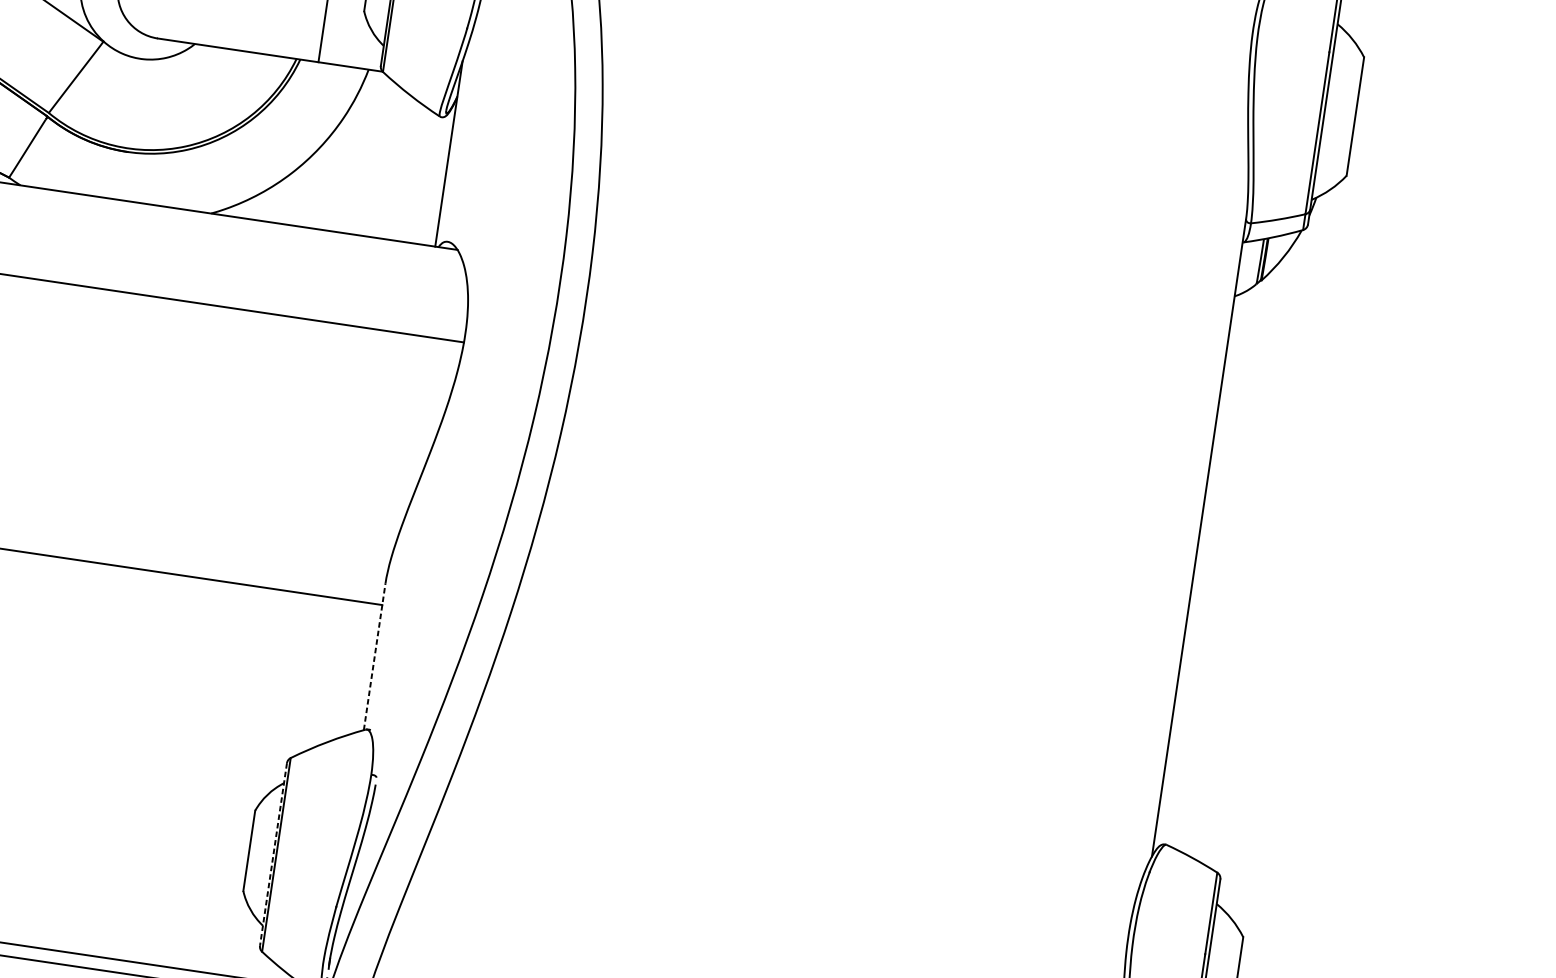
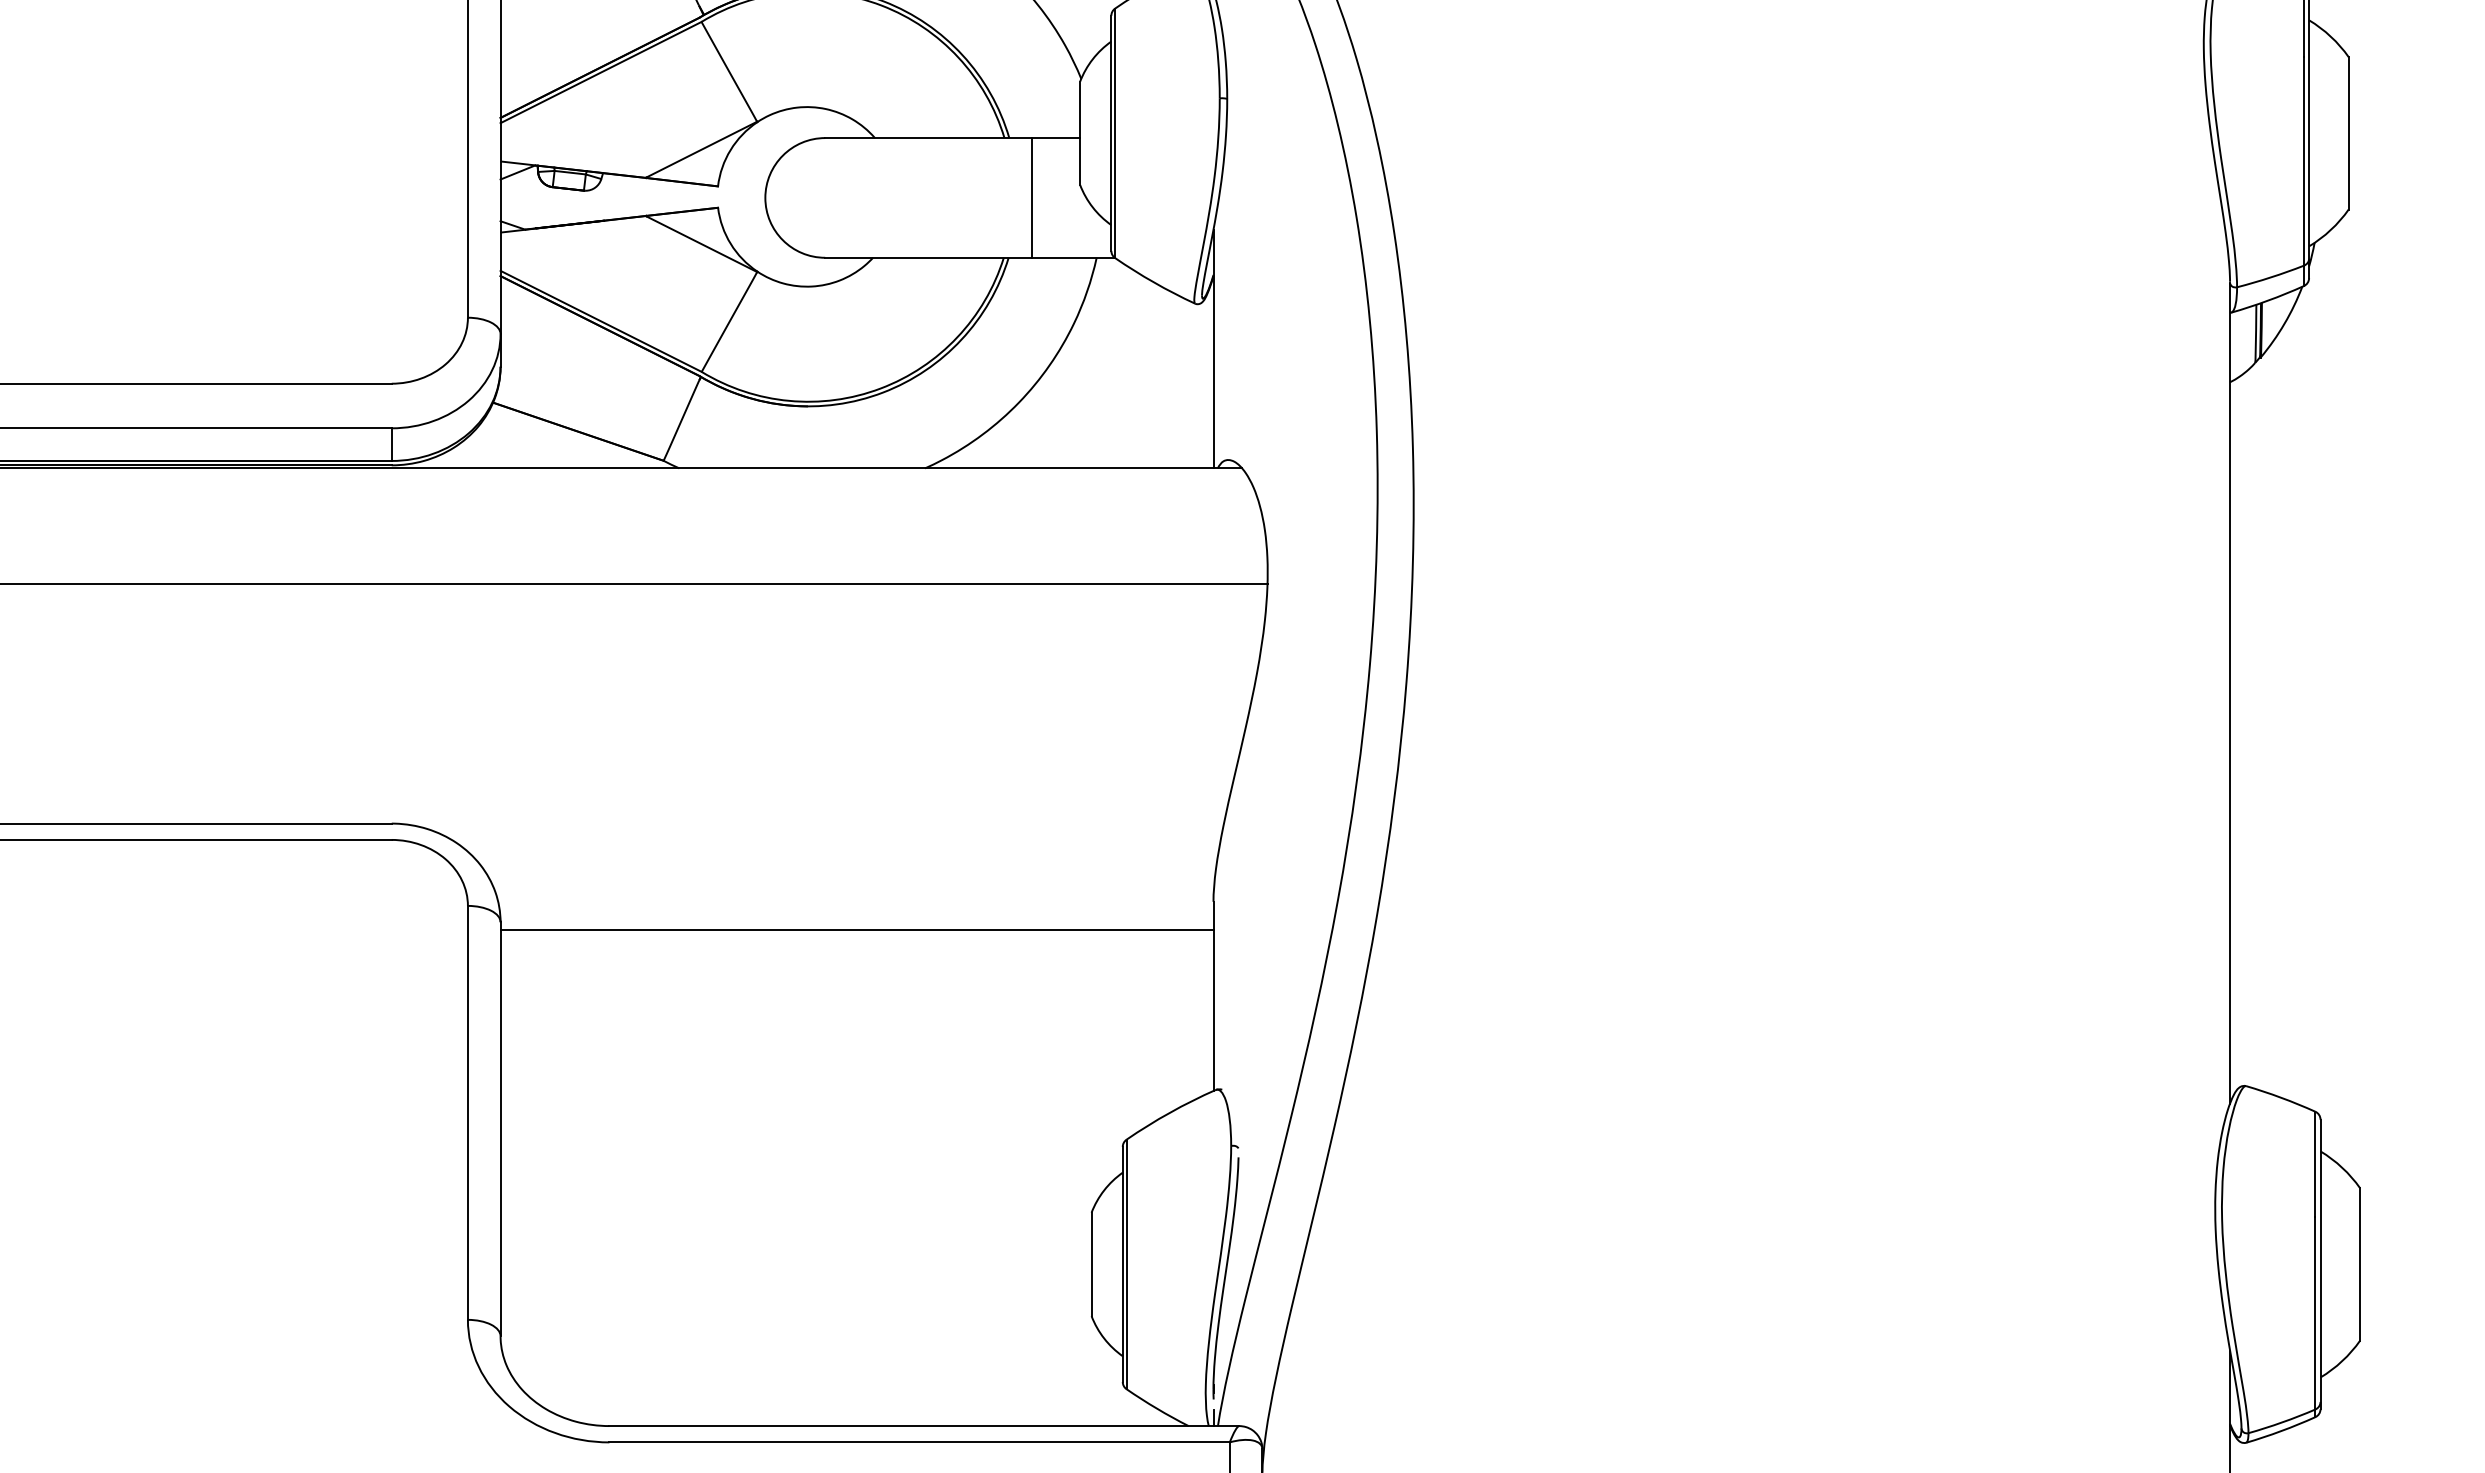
line: (374, 656) -> (1213, 996), dashed -> solid
line: (273, 854) -> (1122, 1264), dashed -> solid

